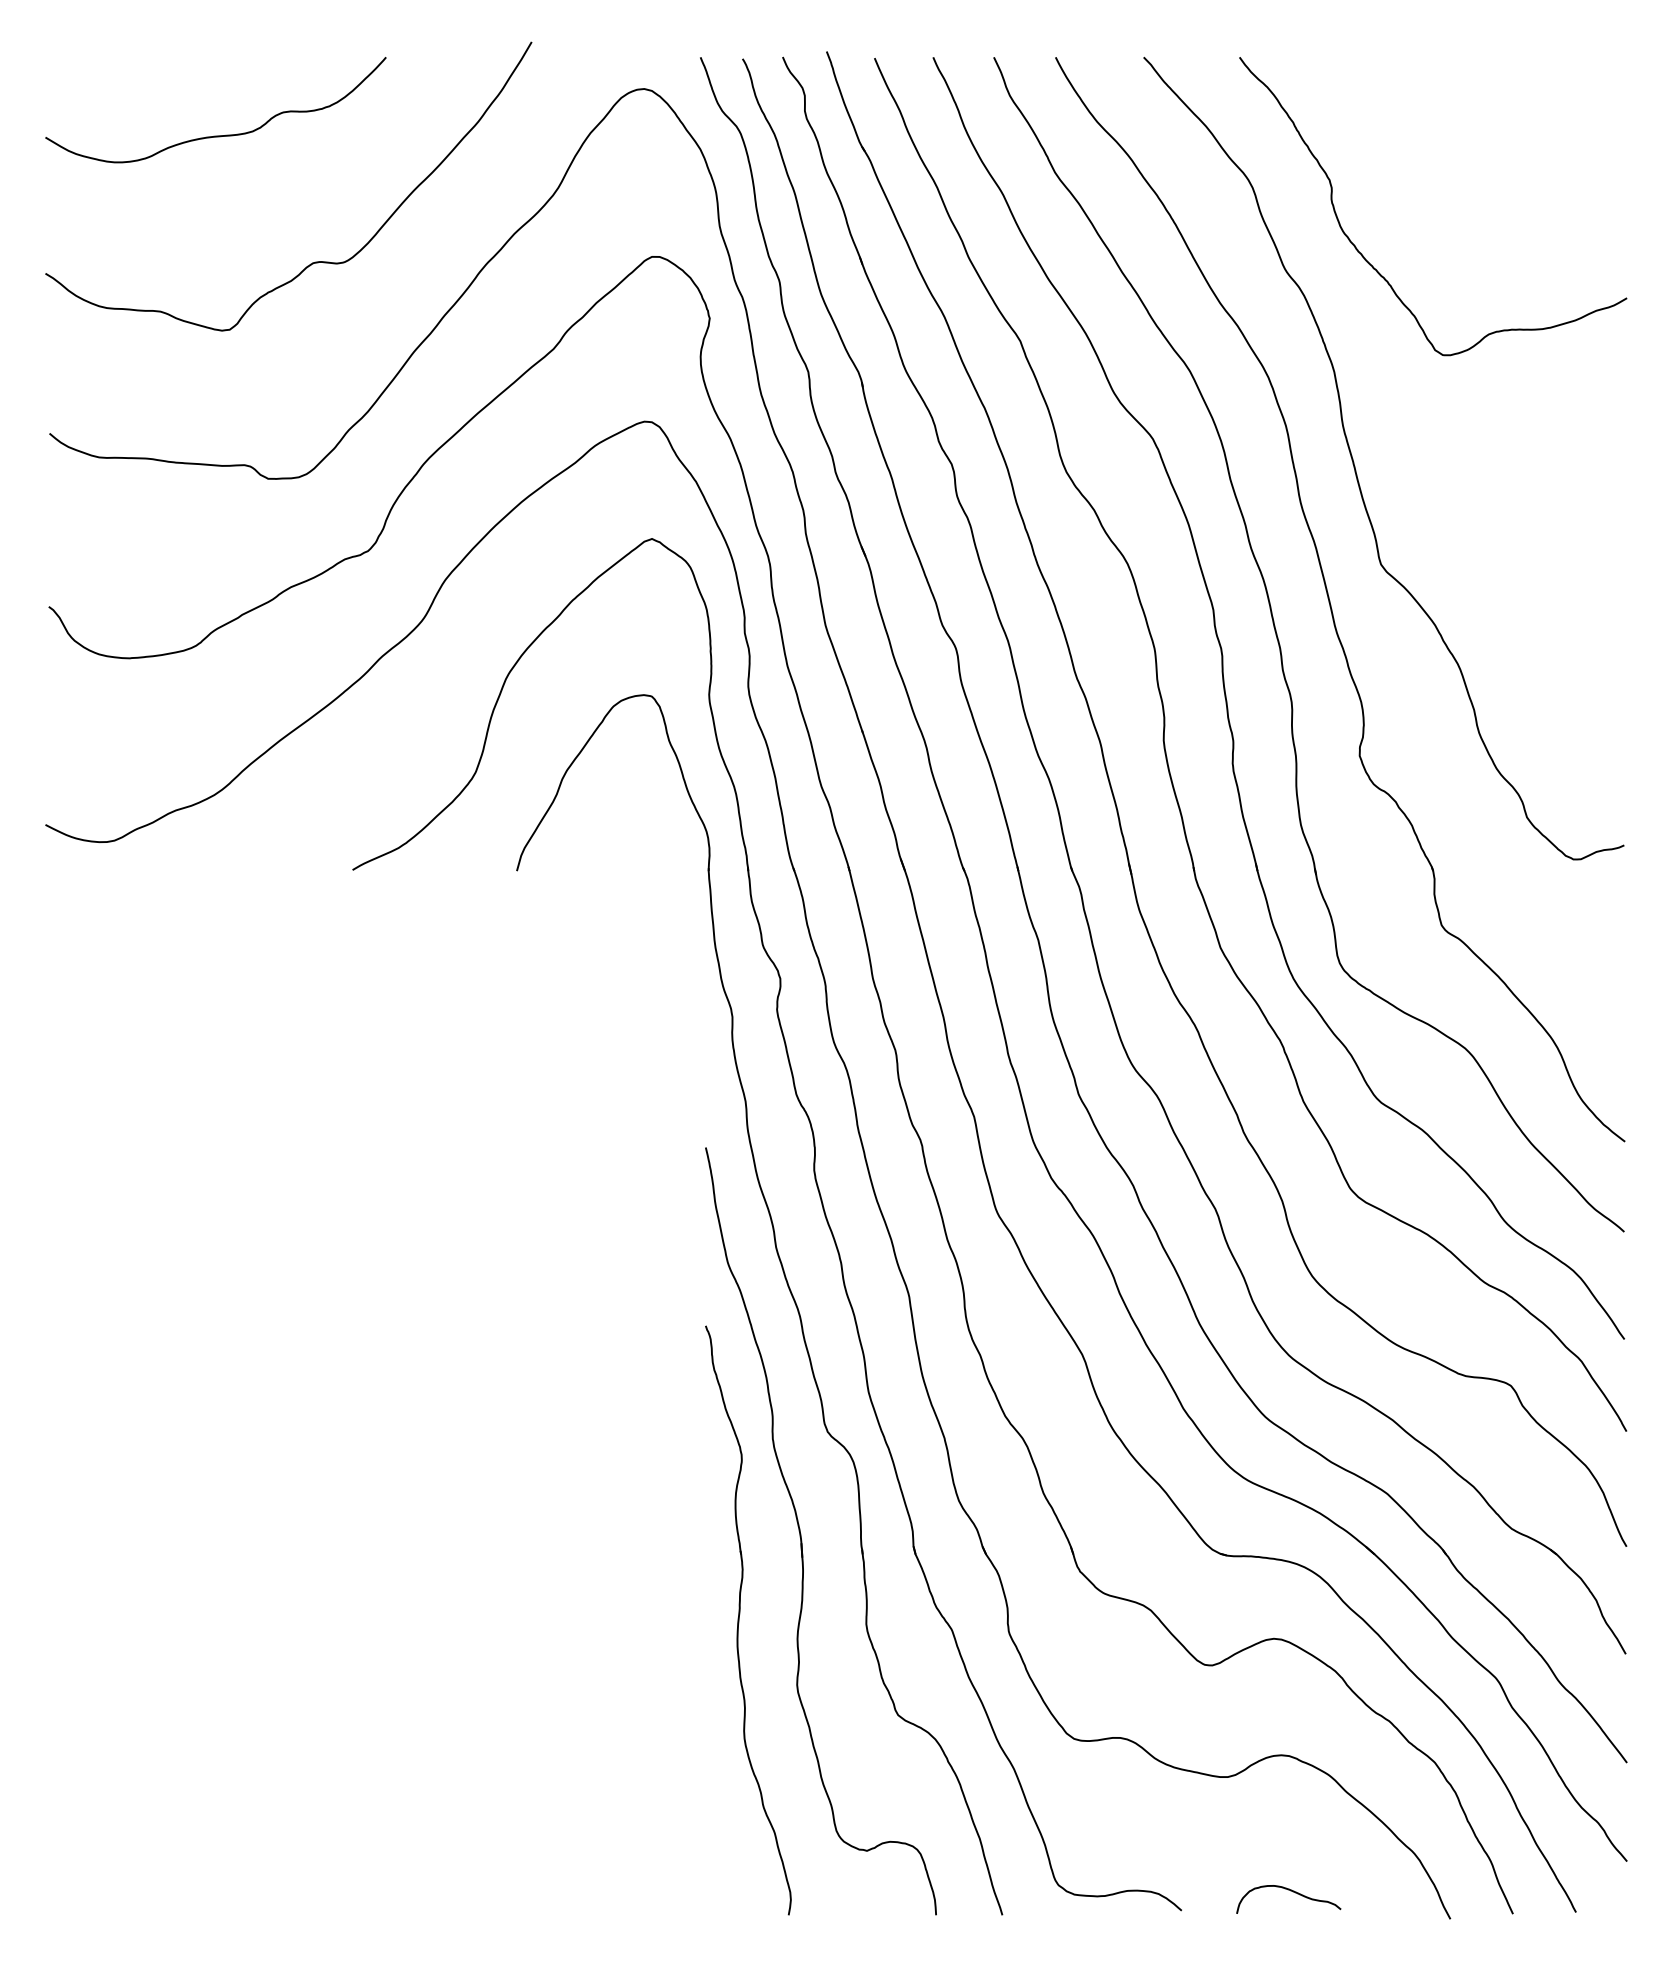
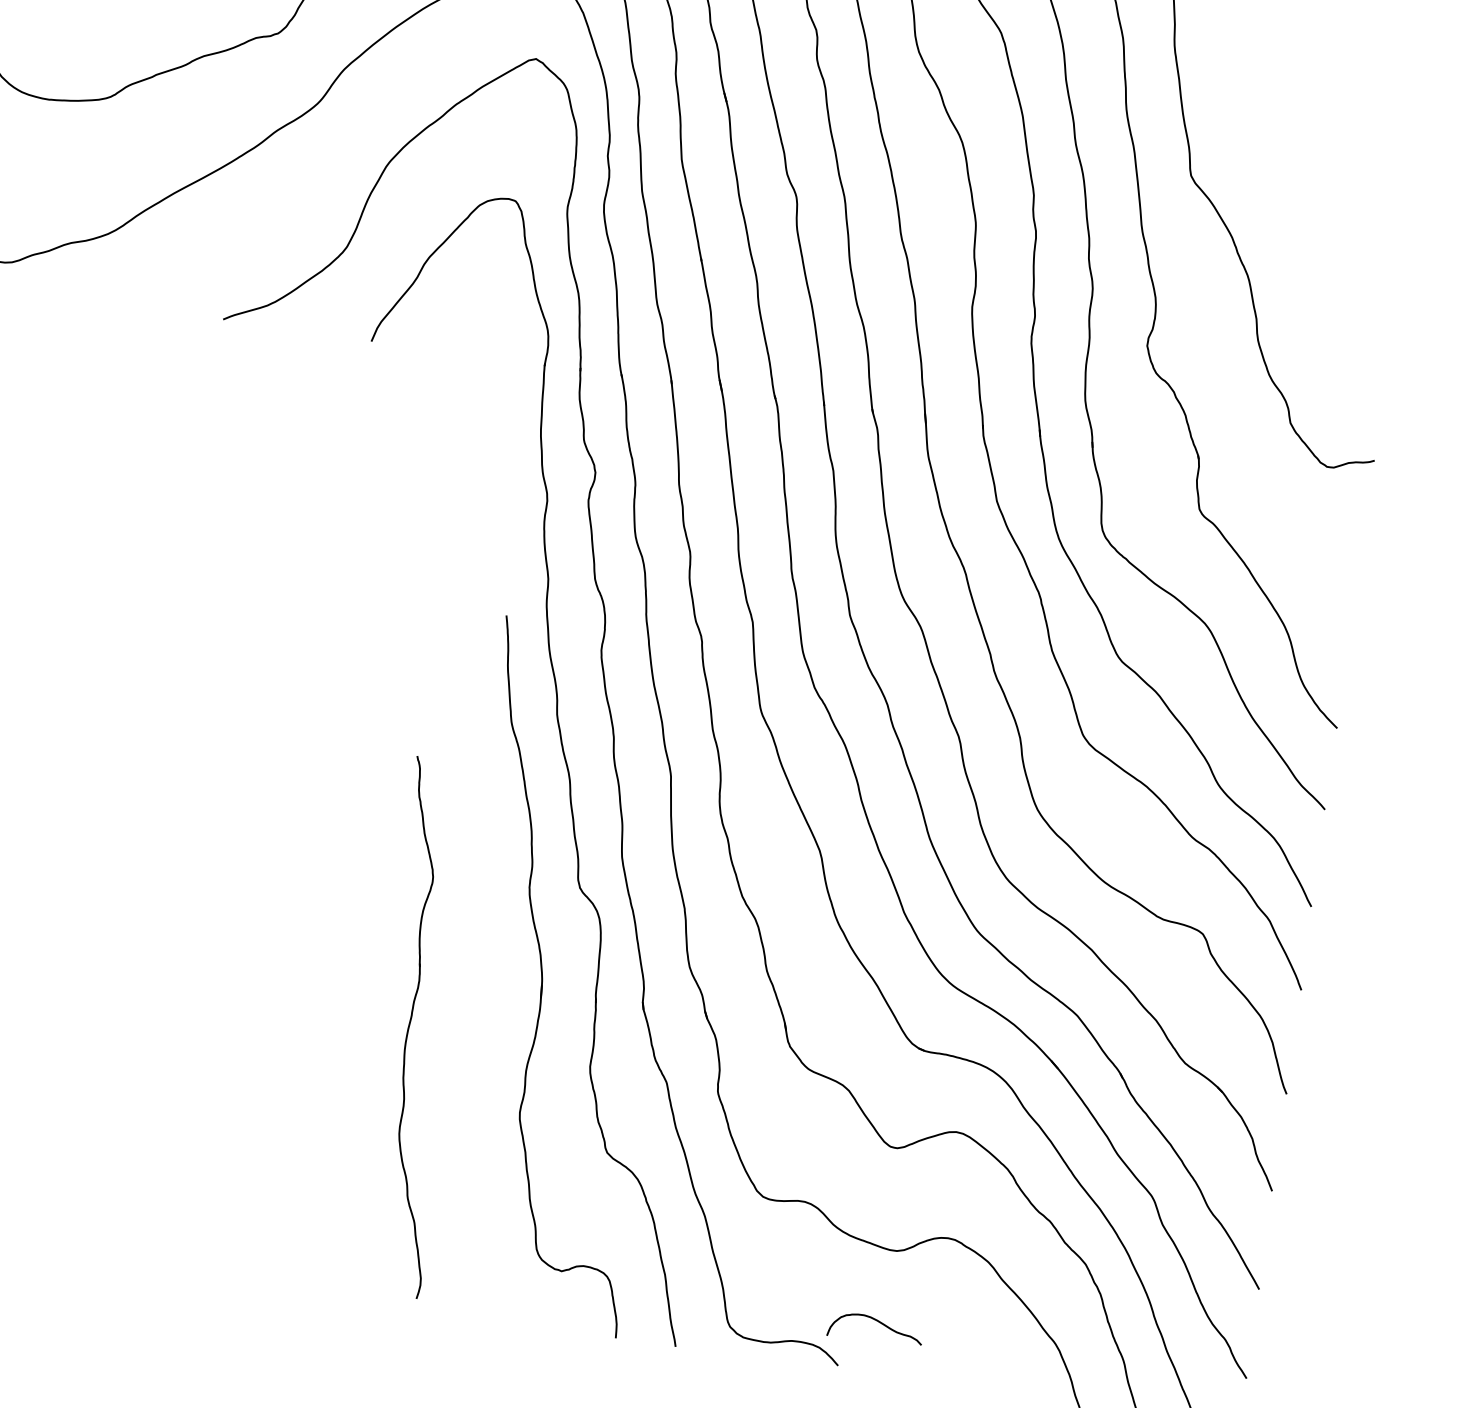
part: (739, 1620) -> (409, 1026), moved
curve: (1290, 1891) -> (878, 1322), moved

